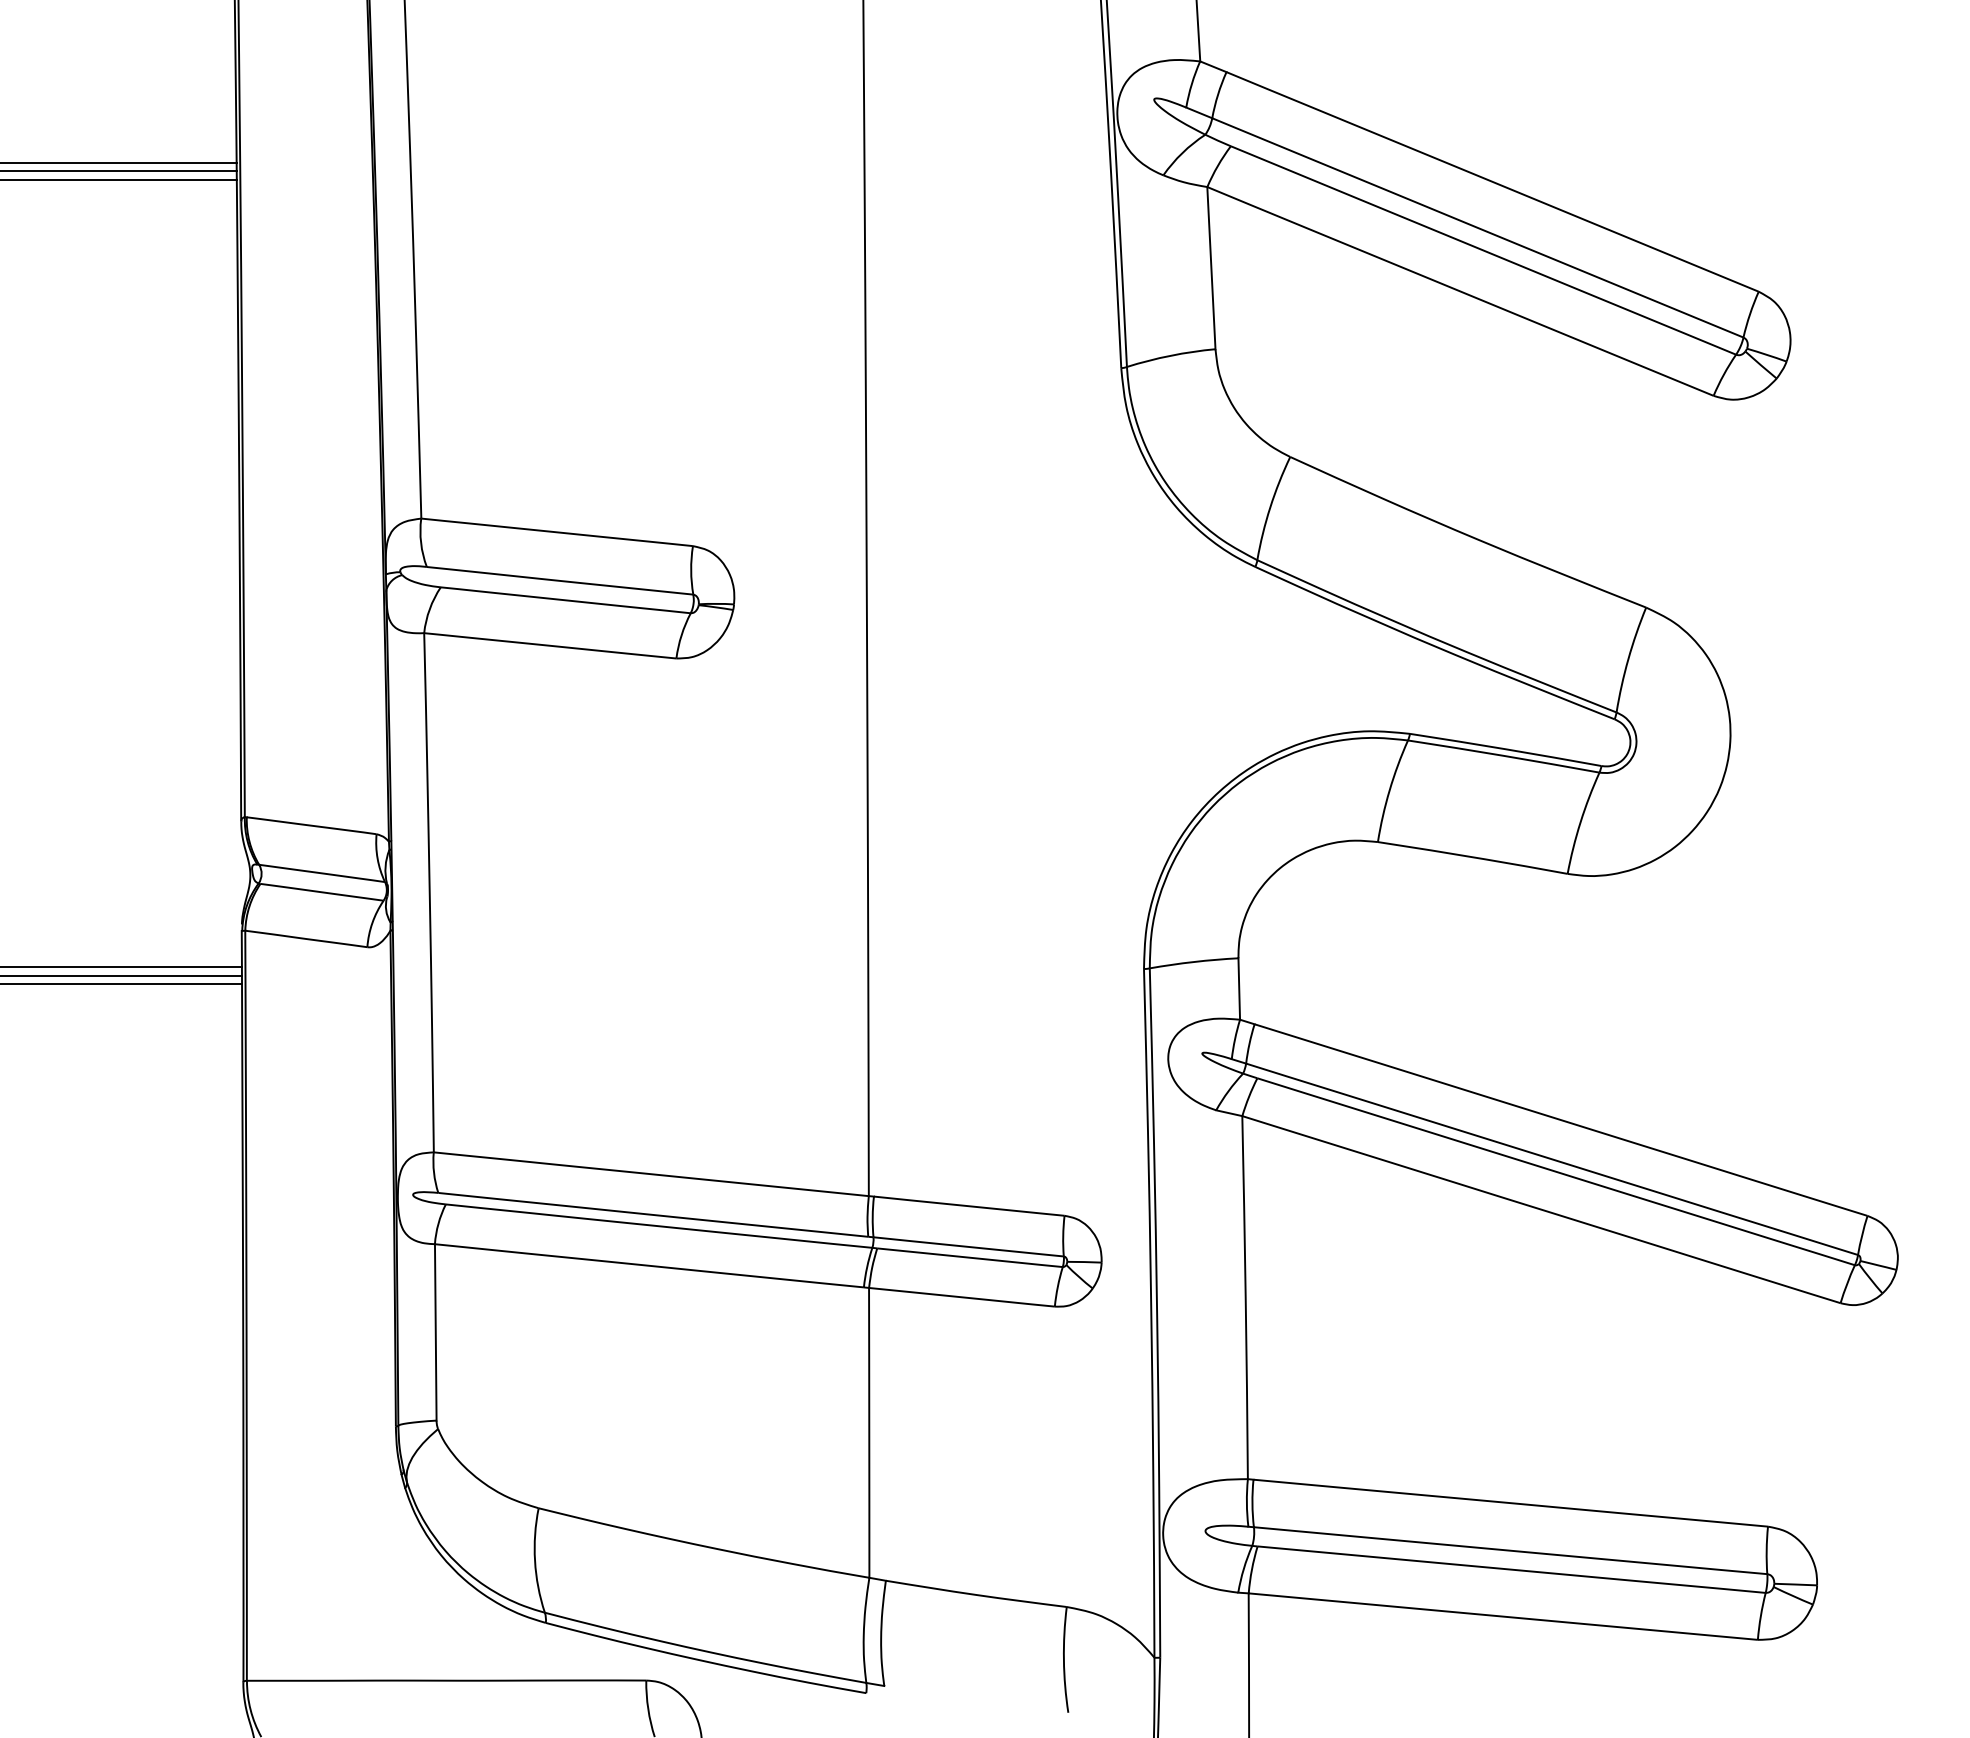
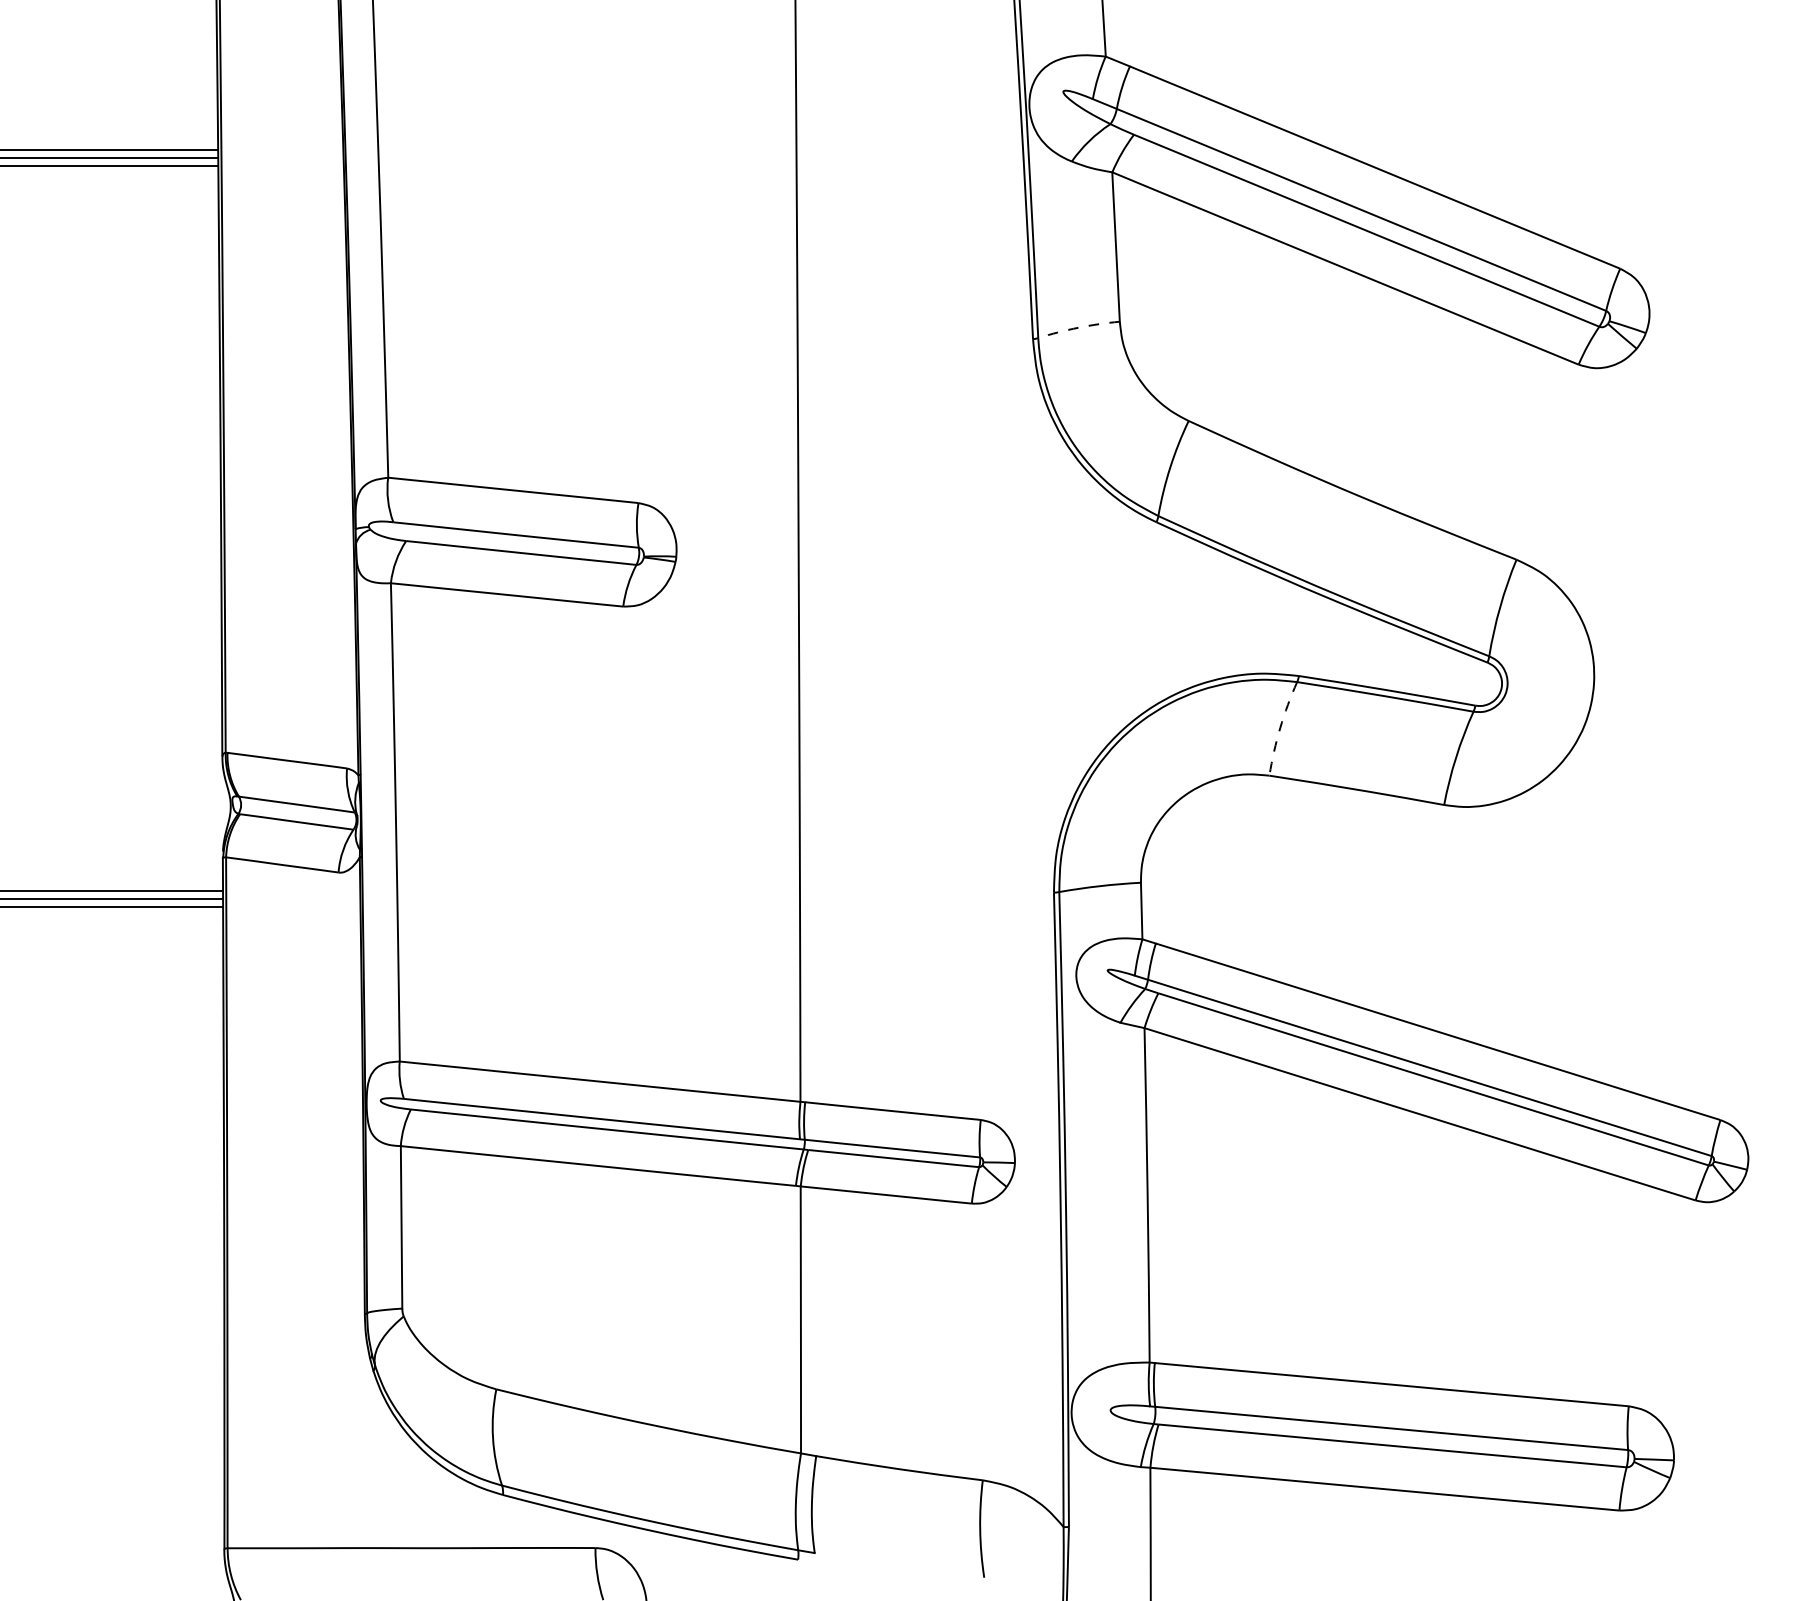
arc: (1170, 355) -> (1078, 327), solid -> dashed
arc: (1389, 790) -> (1280, 728), solid -> dashed

